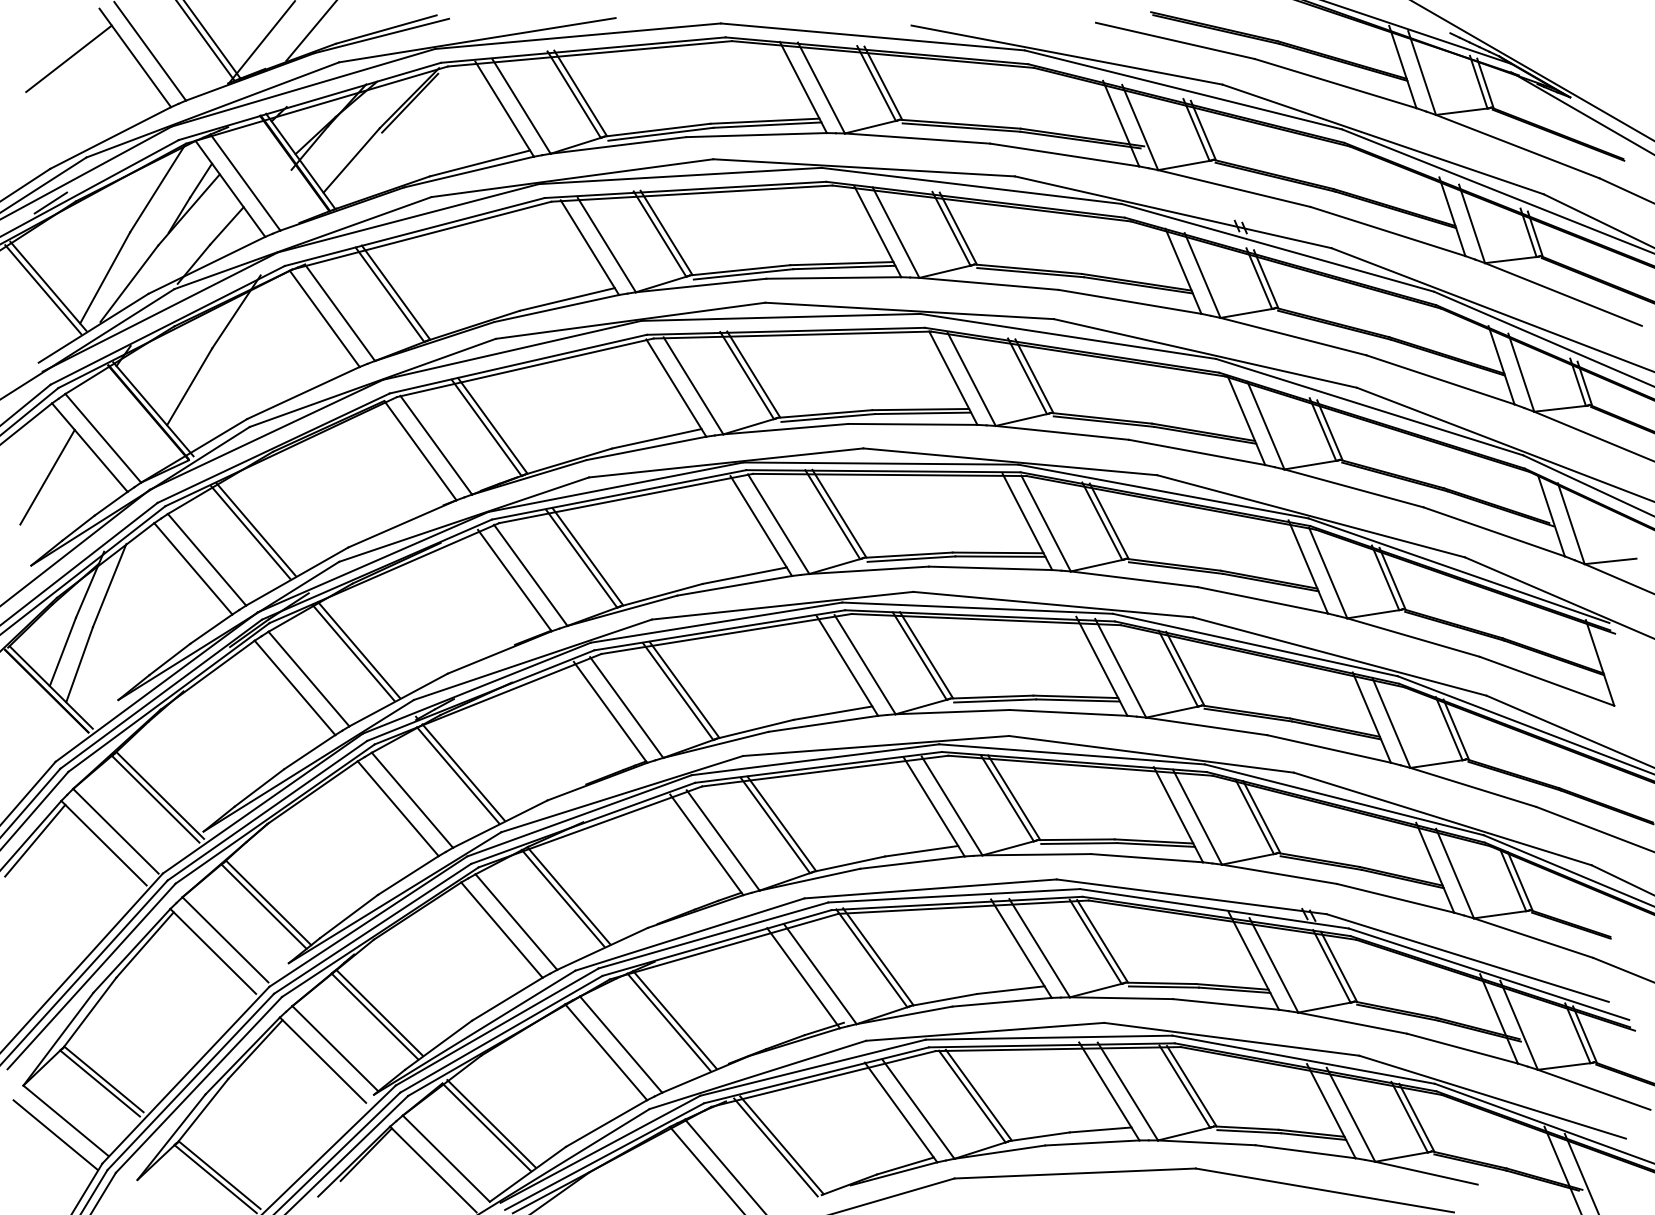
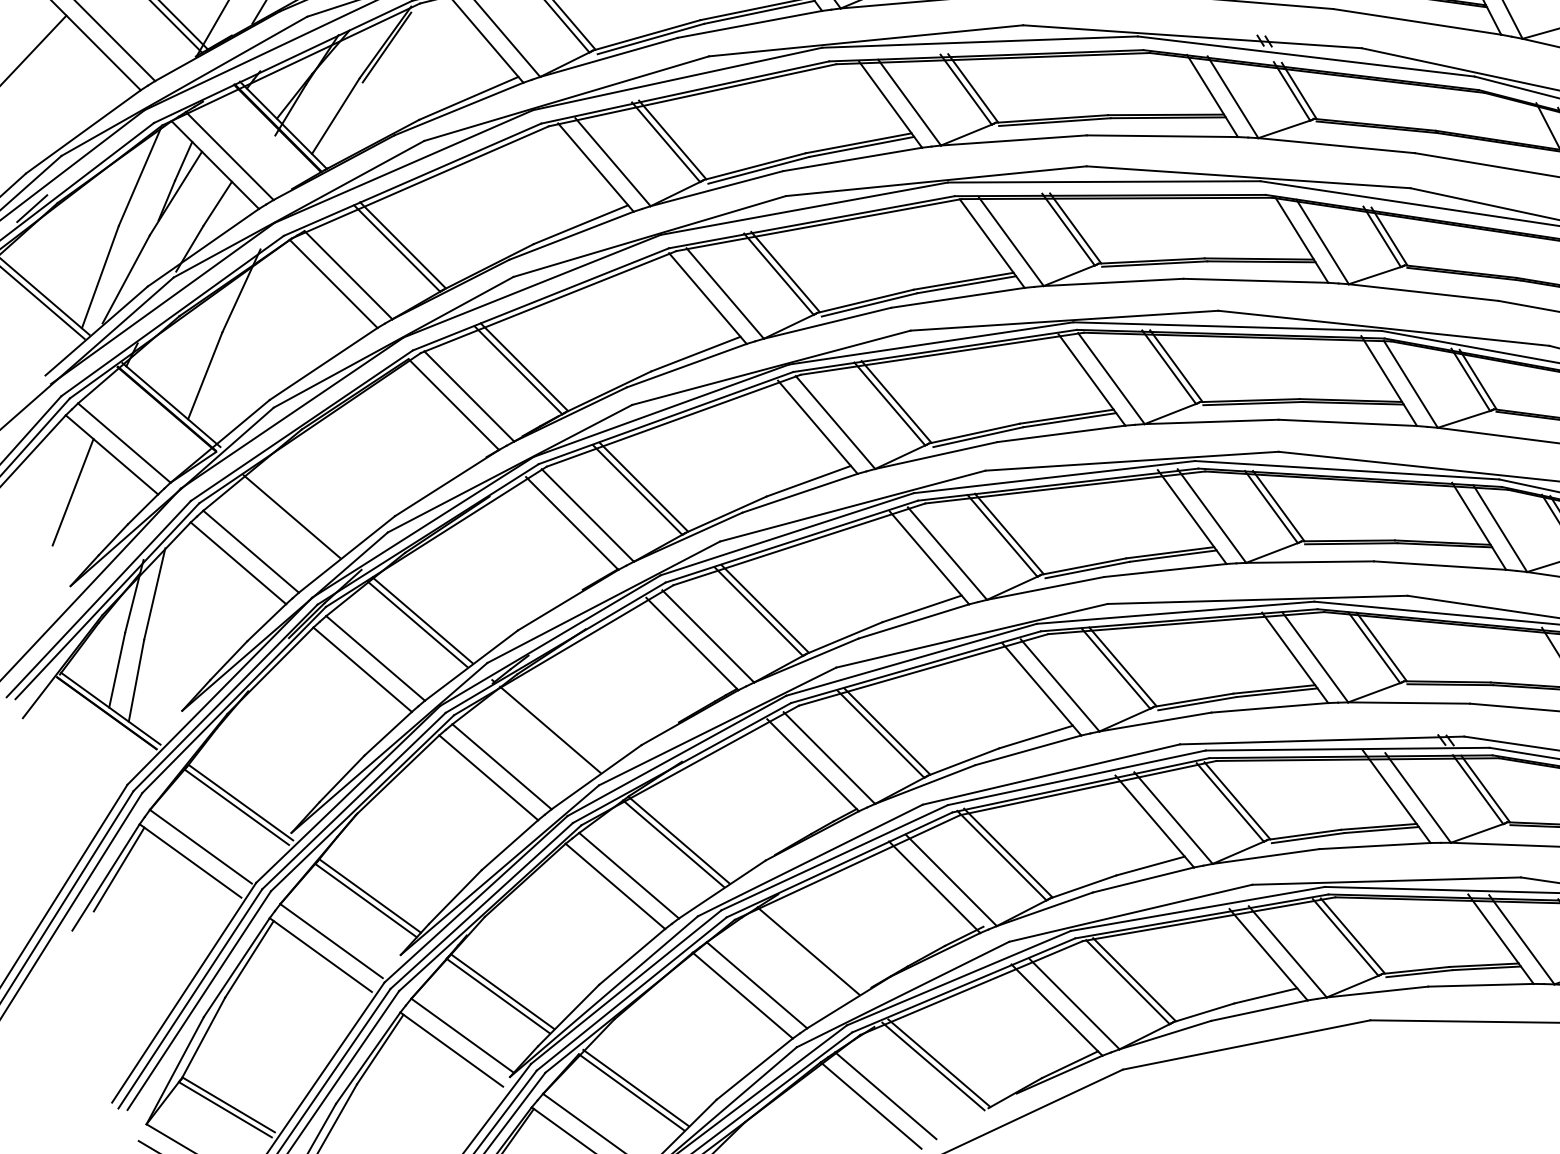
line: (255, 529) -> (296, 512), removed
line: (457, 775) -> (544, 733), removed
line: (668, 1022) -> (802, 954), removed

